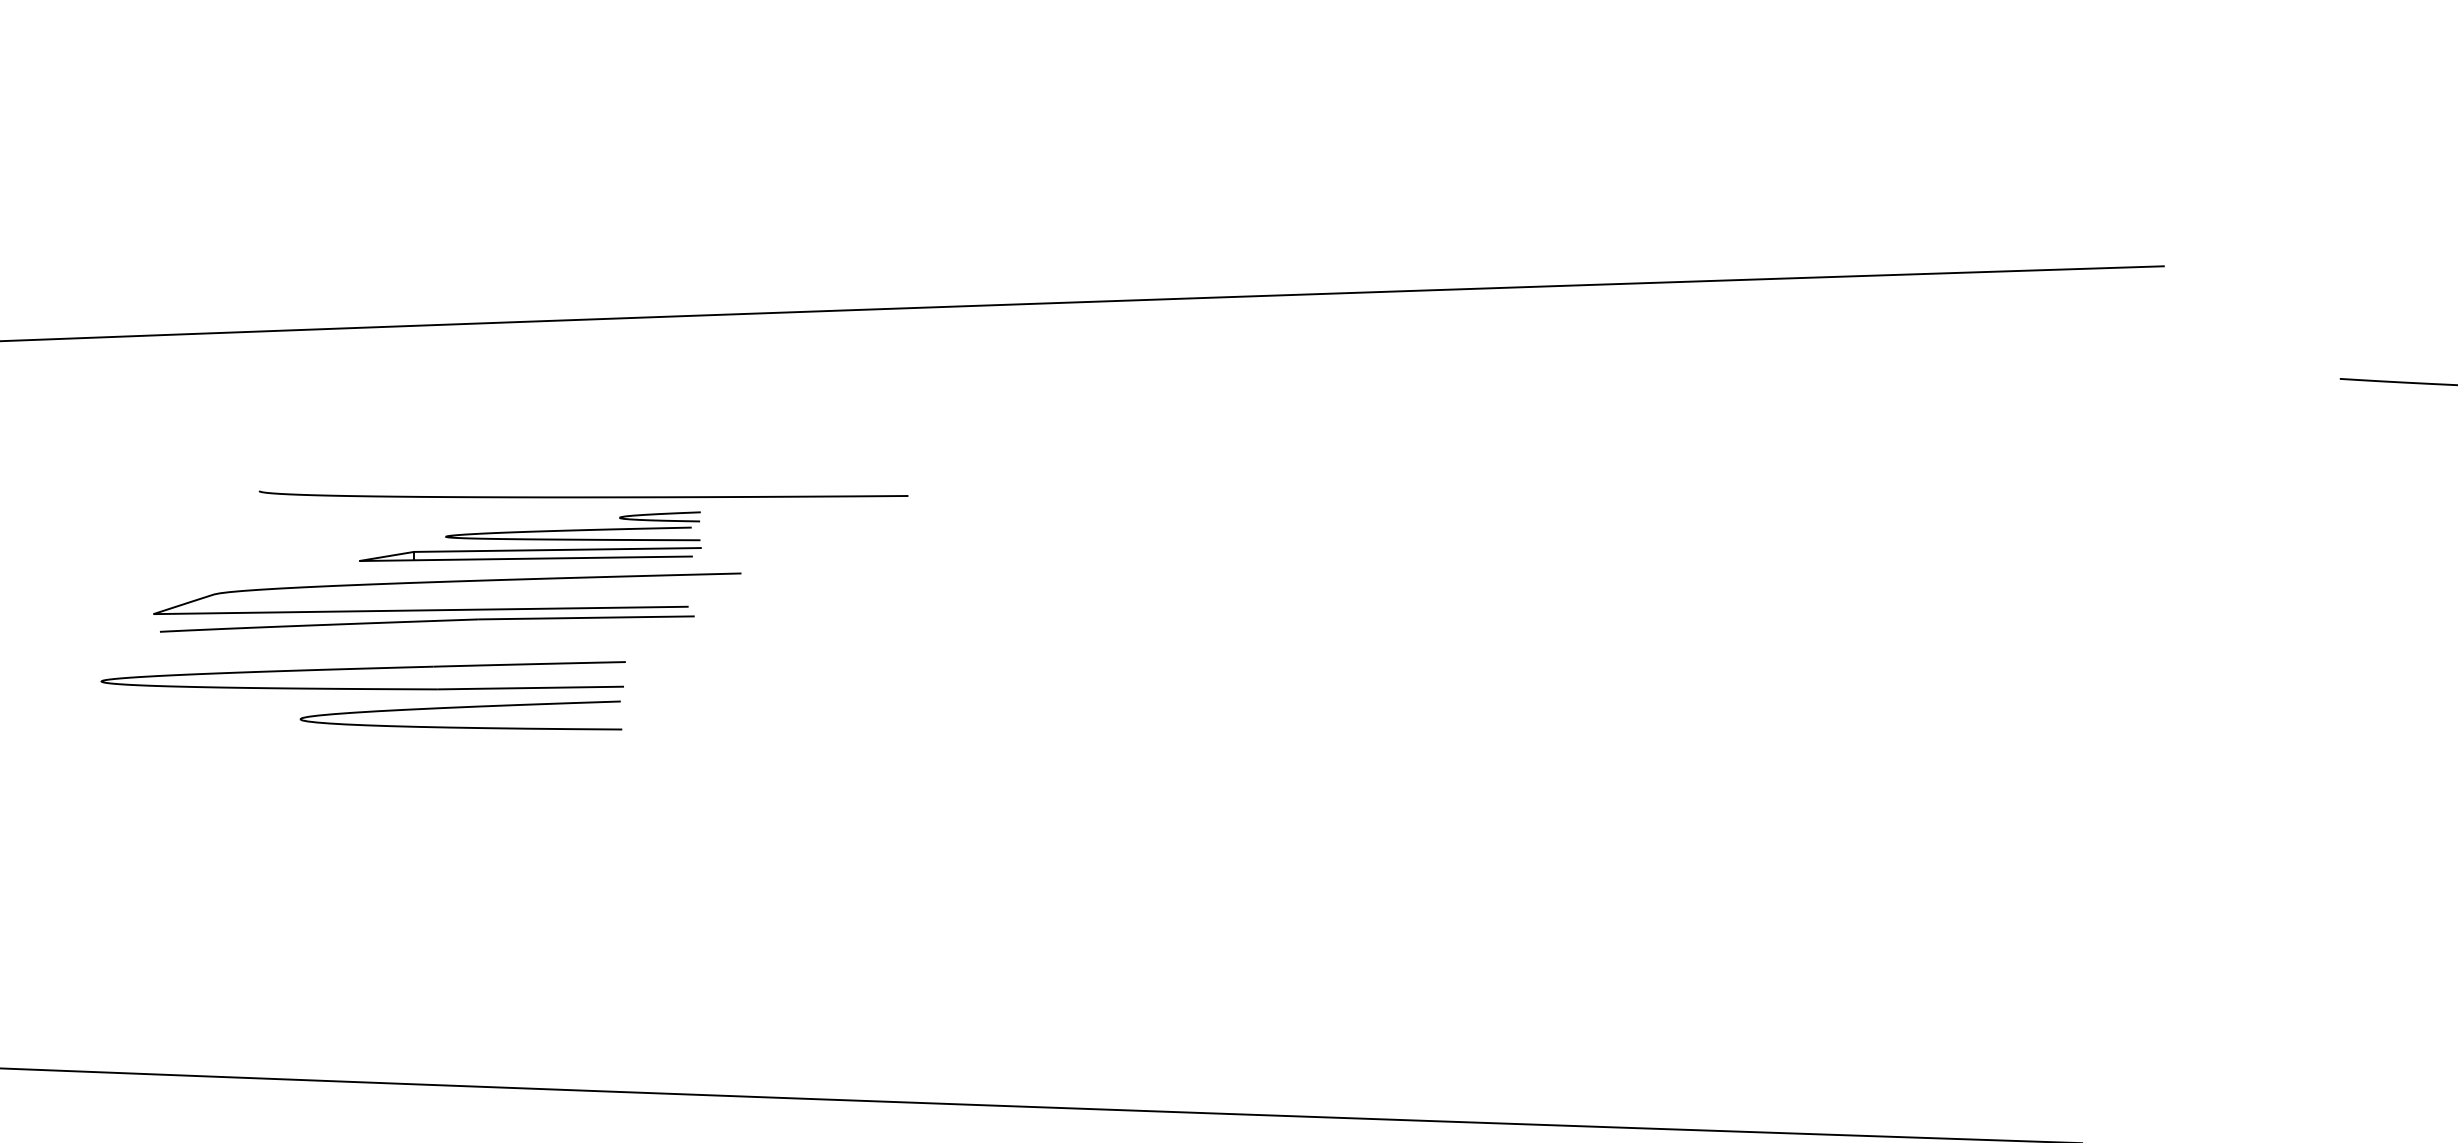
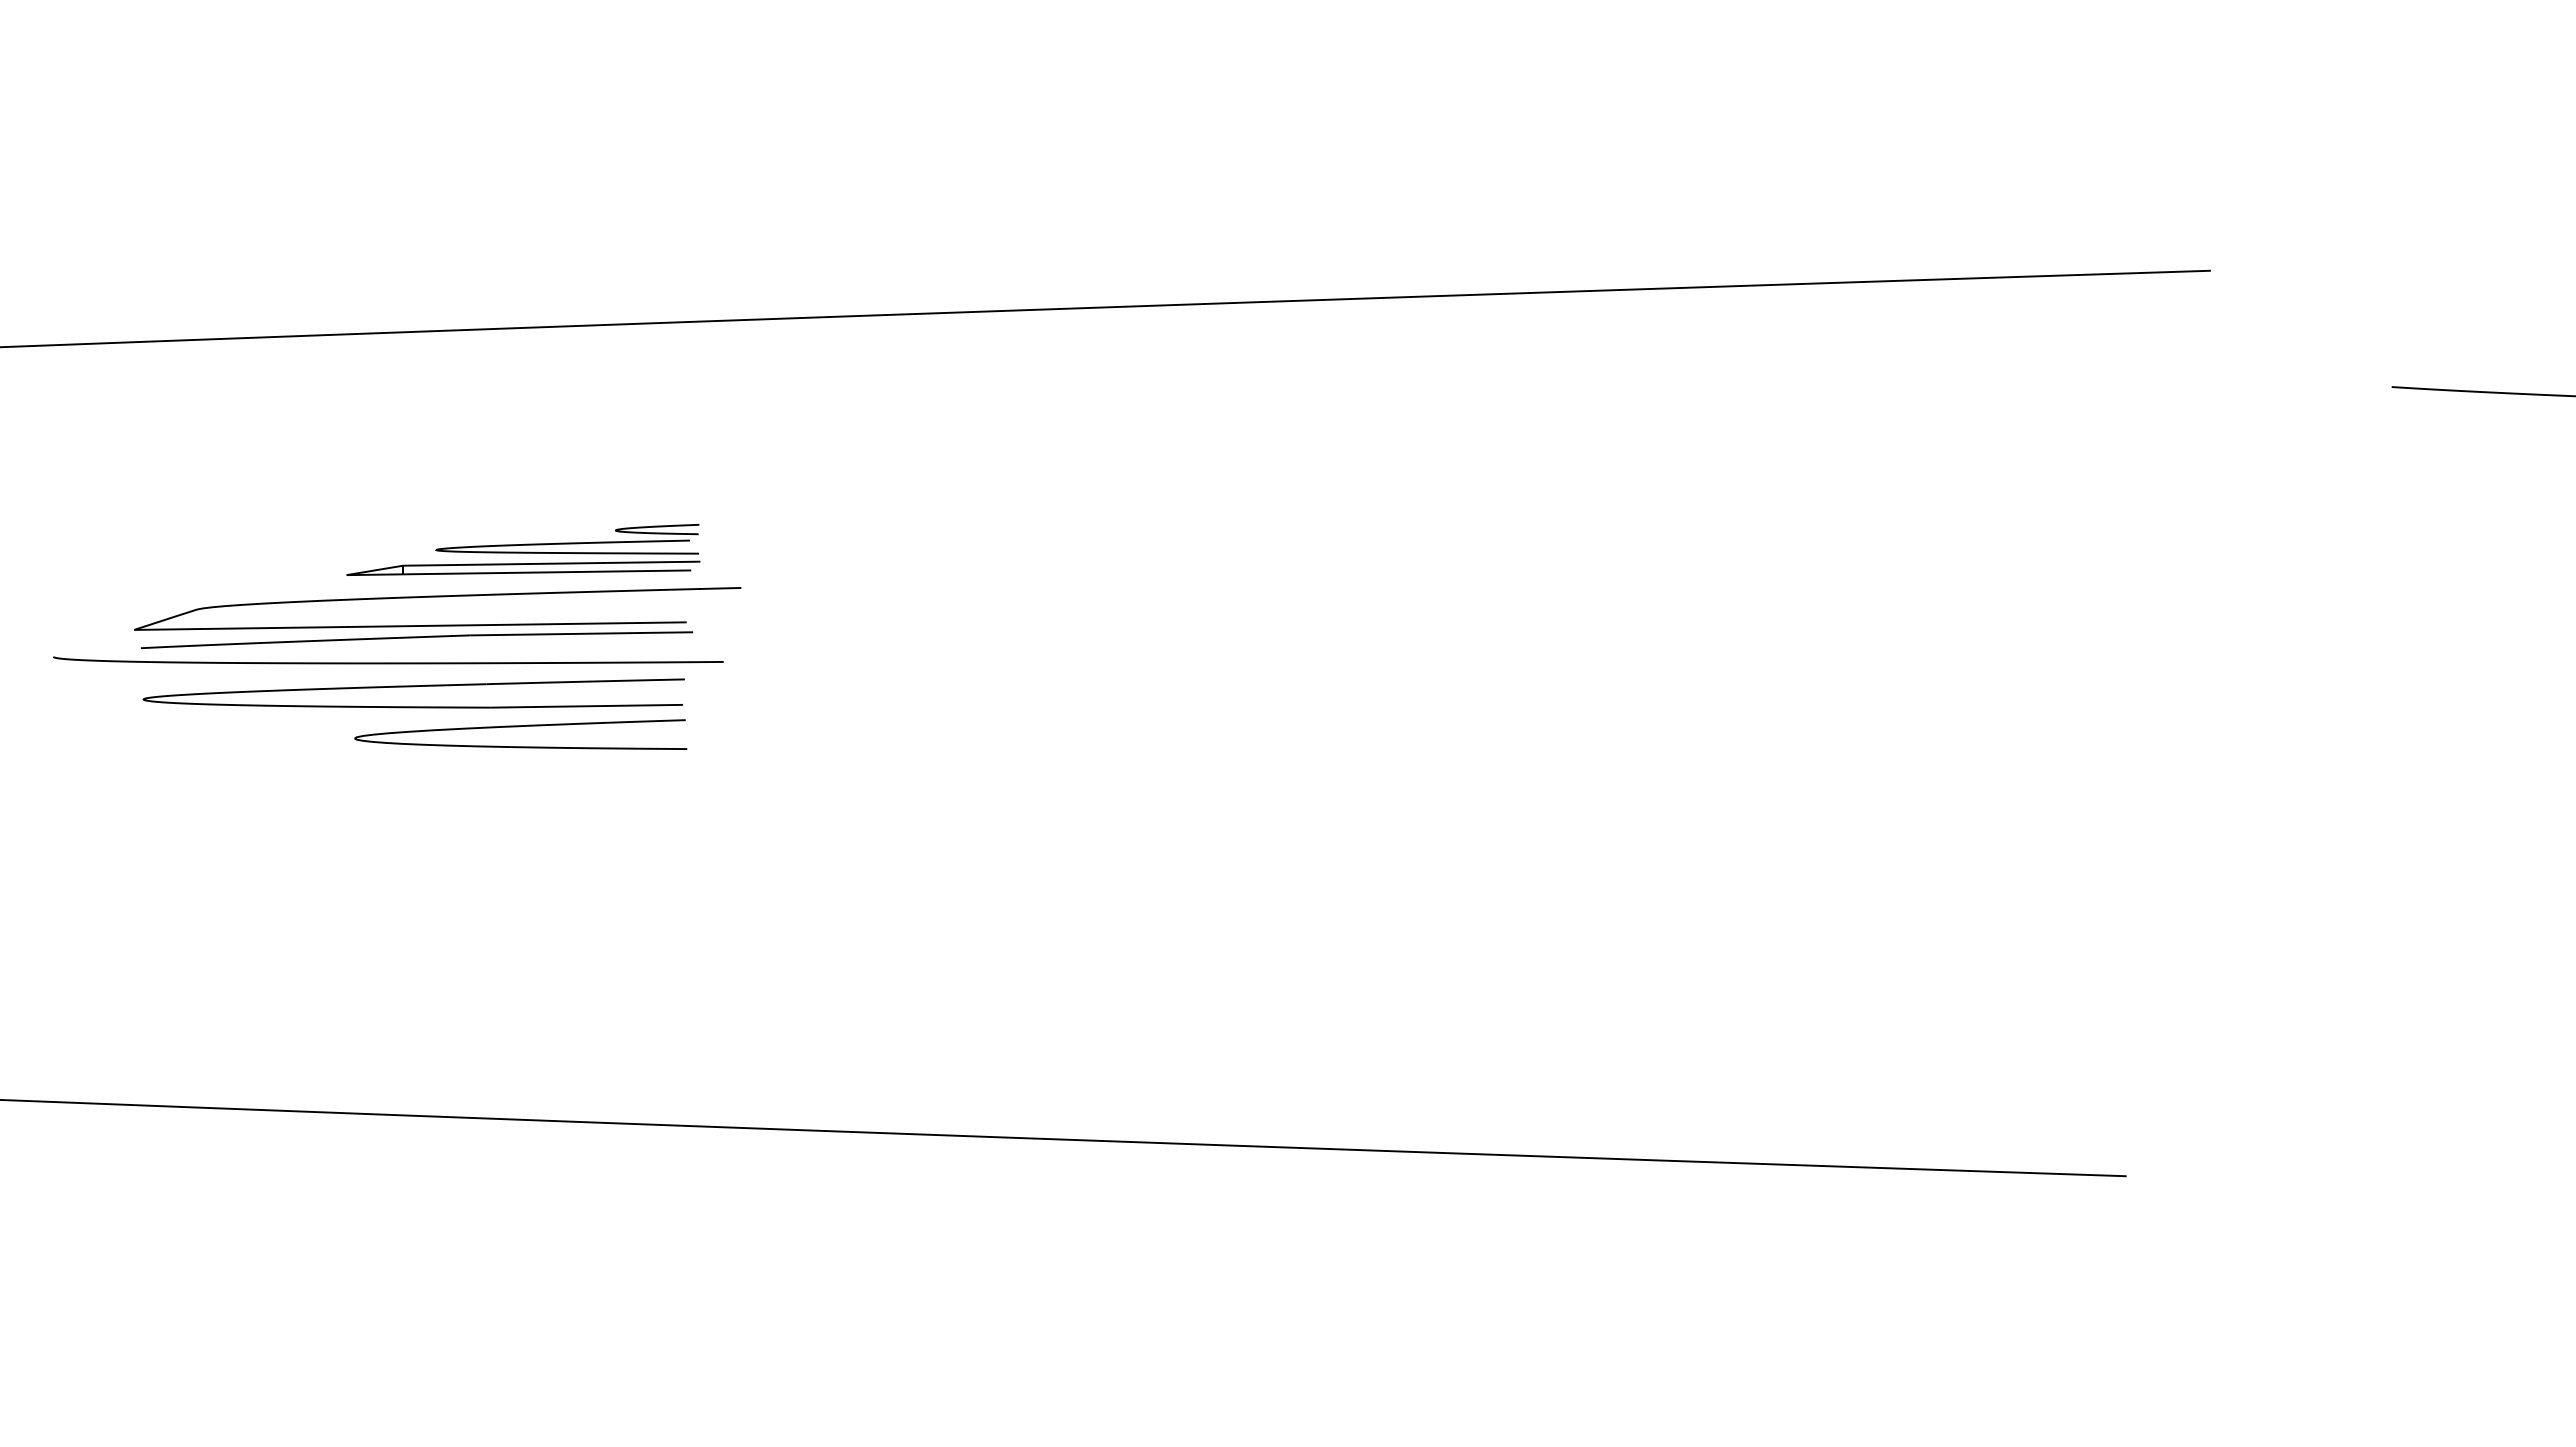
curve: (583, 496) -> (388, 662), moved
part: (362, 675) -> (413, 693), moved
curve: (459, 708) -> (519, 727), moved

